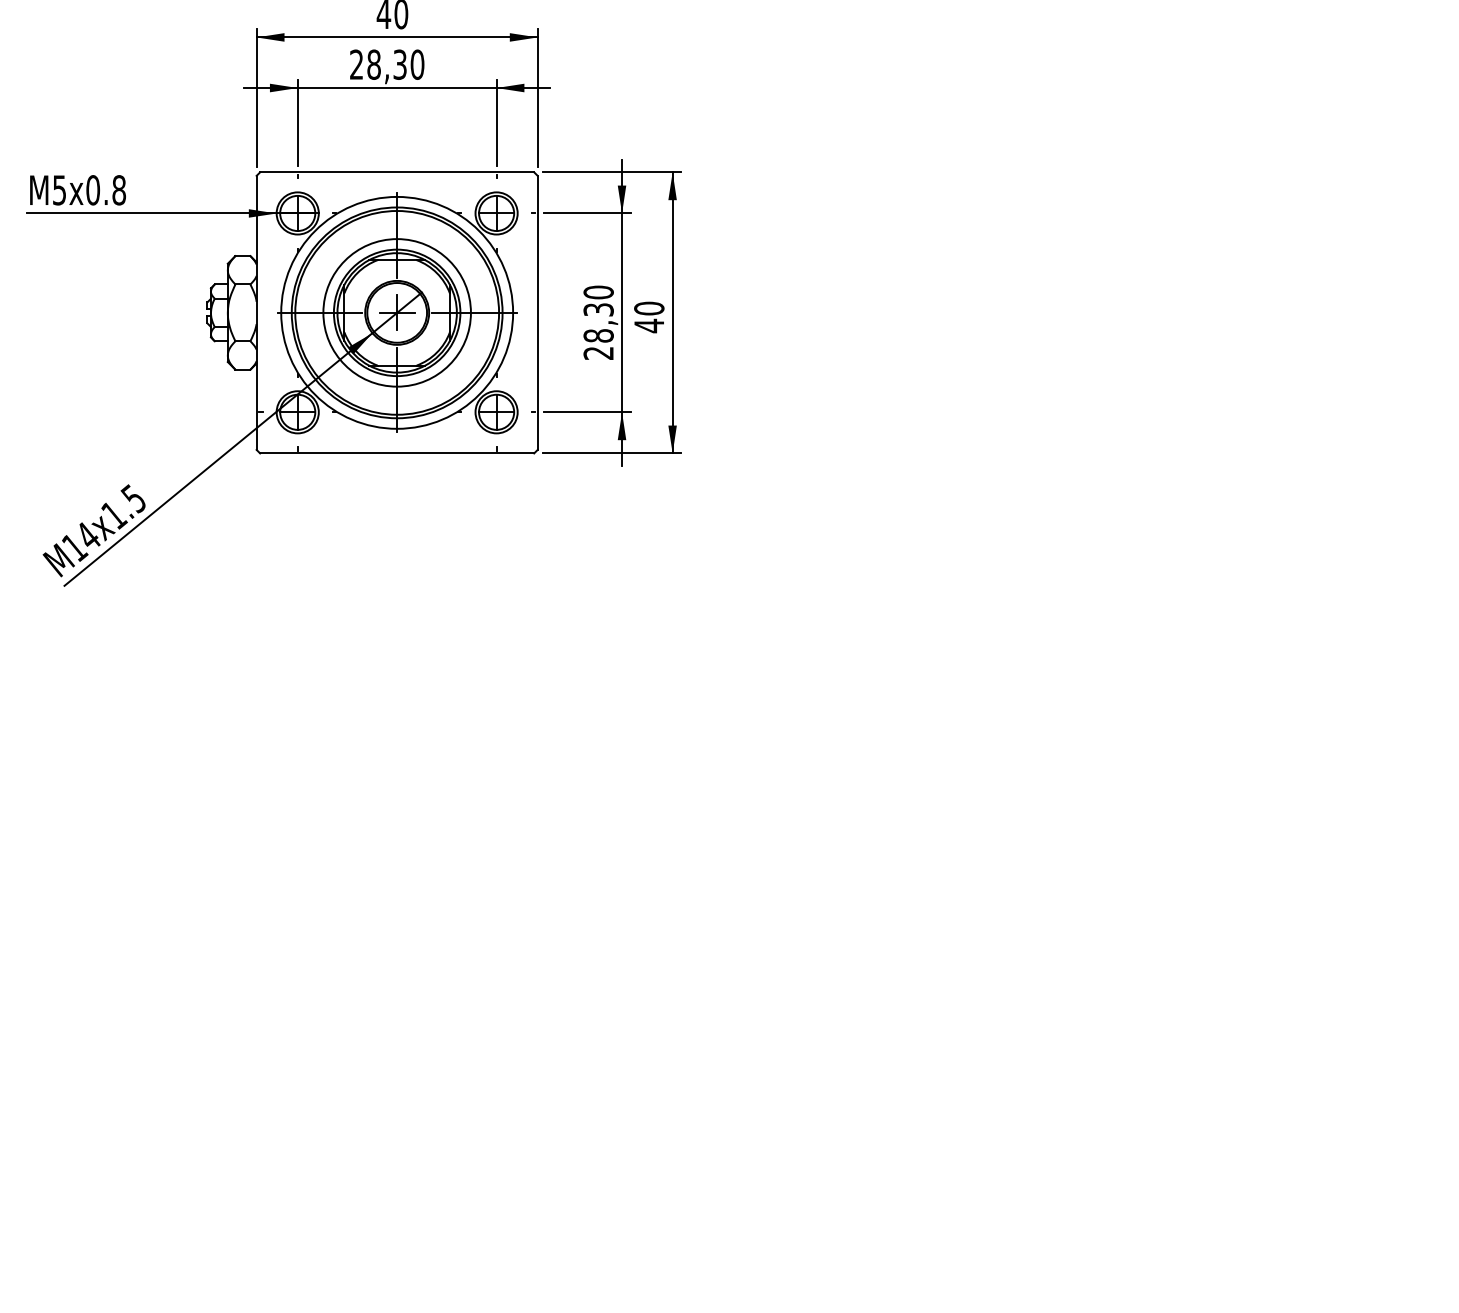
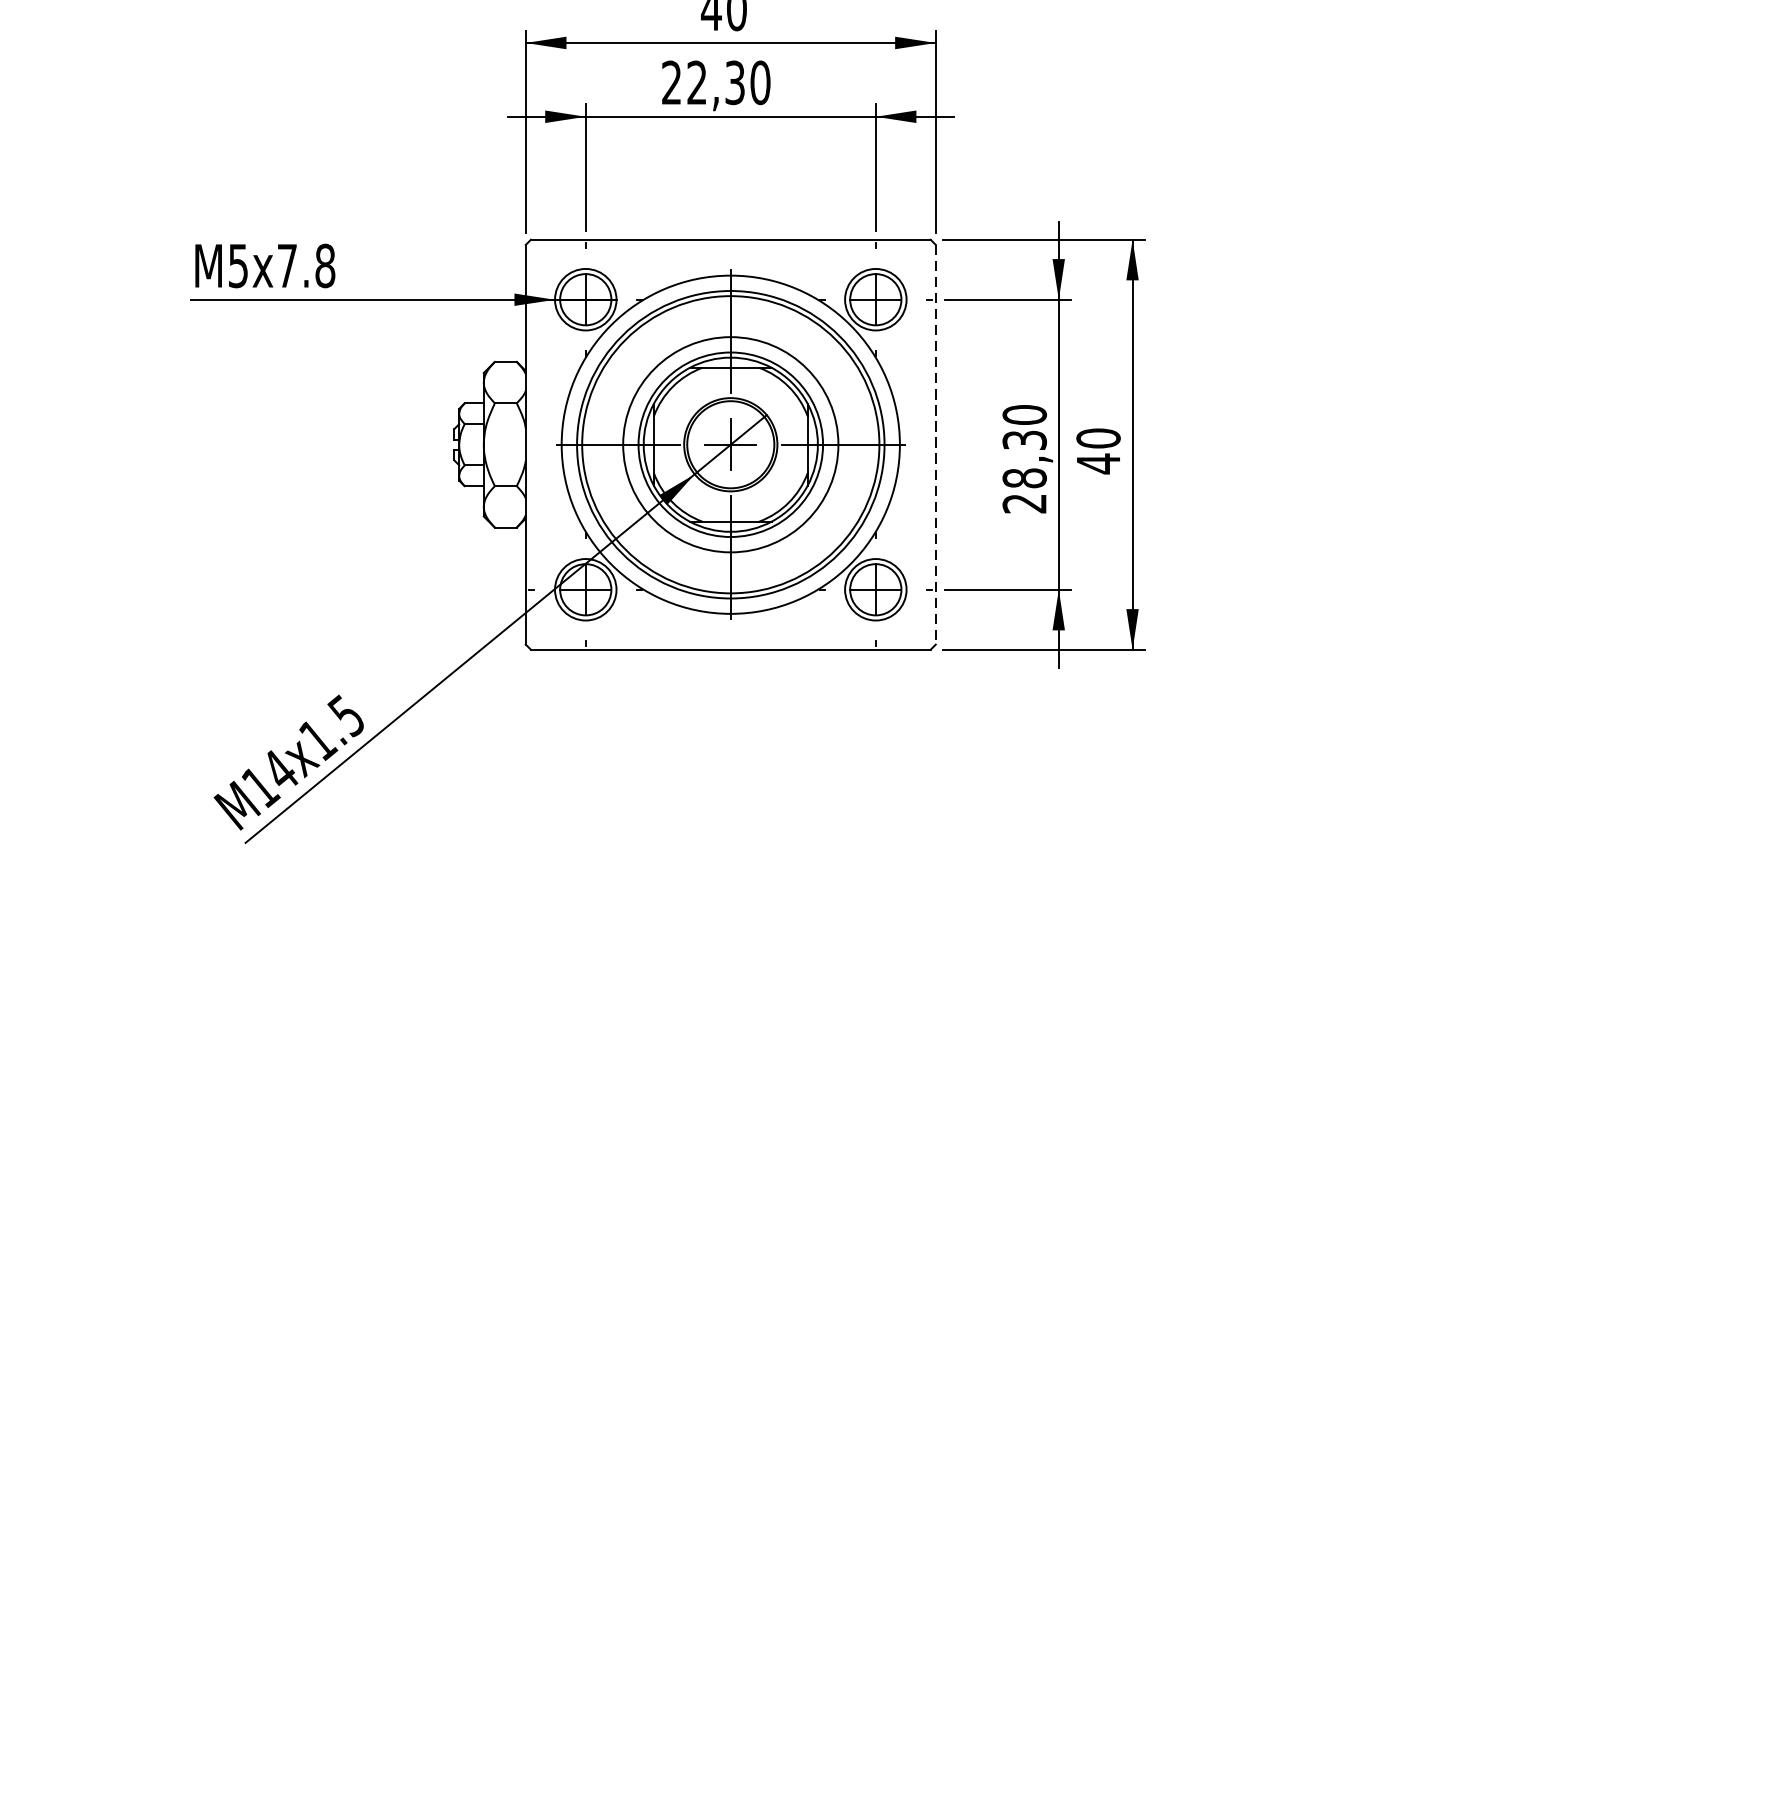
text: (373, 64) -> (696, 82), 28,30 -> 22,30
text: (93, 190) -> (287, 266), M5x0.8 -> M5x7.8
line: (537, 313) -> (935, 445), solid -> dashed

